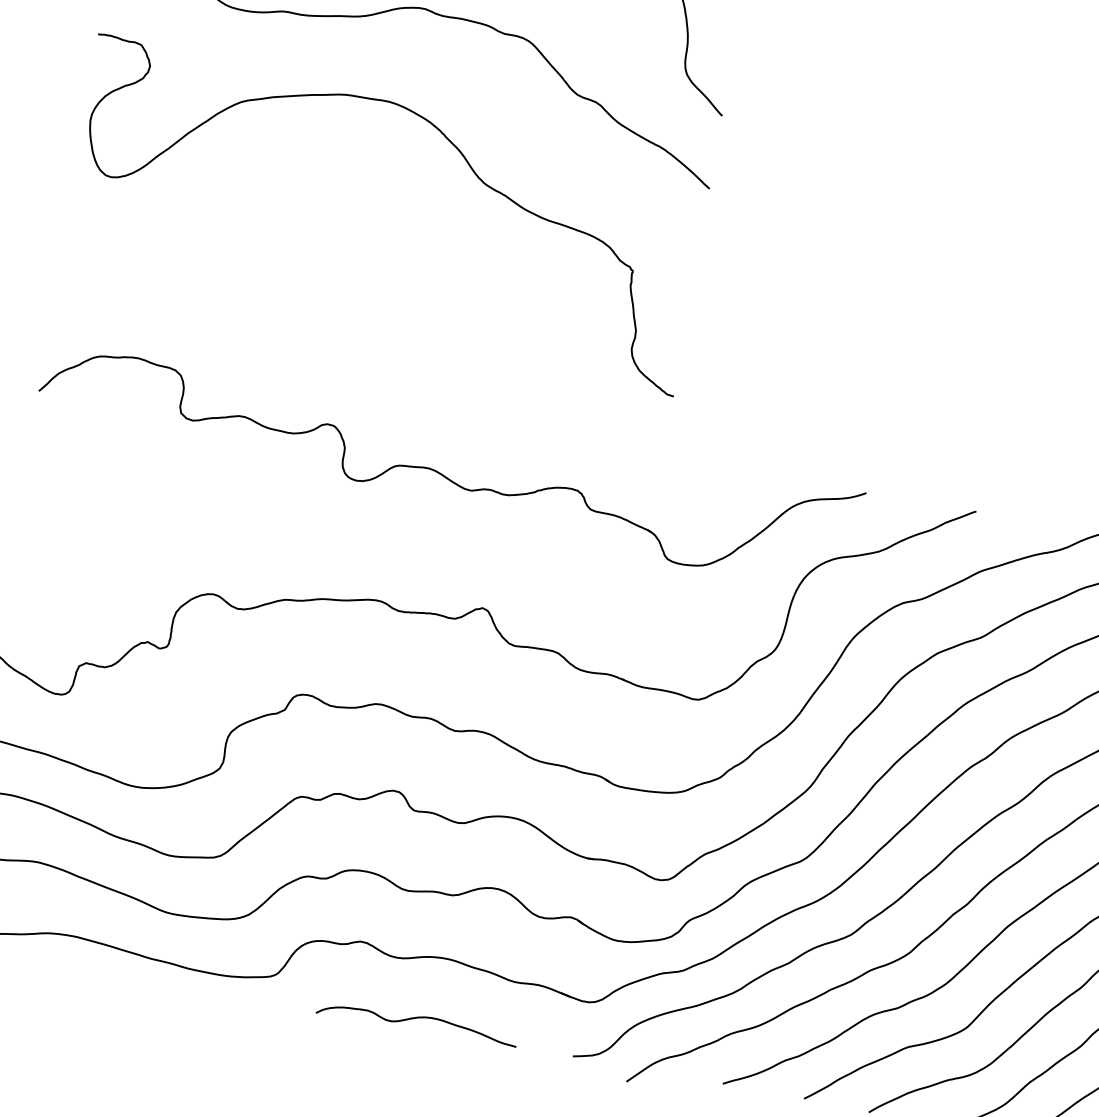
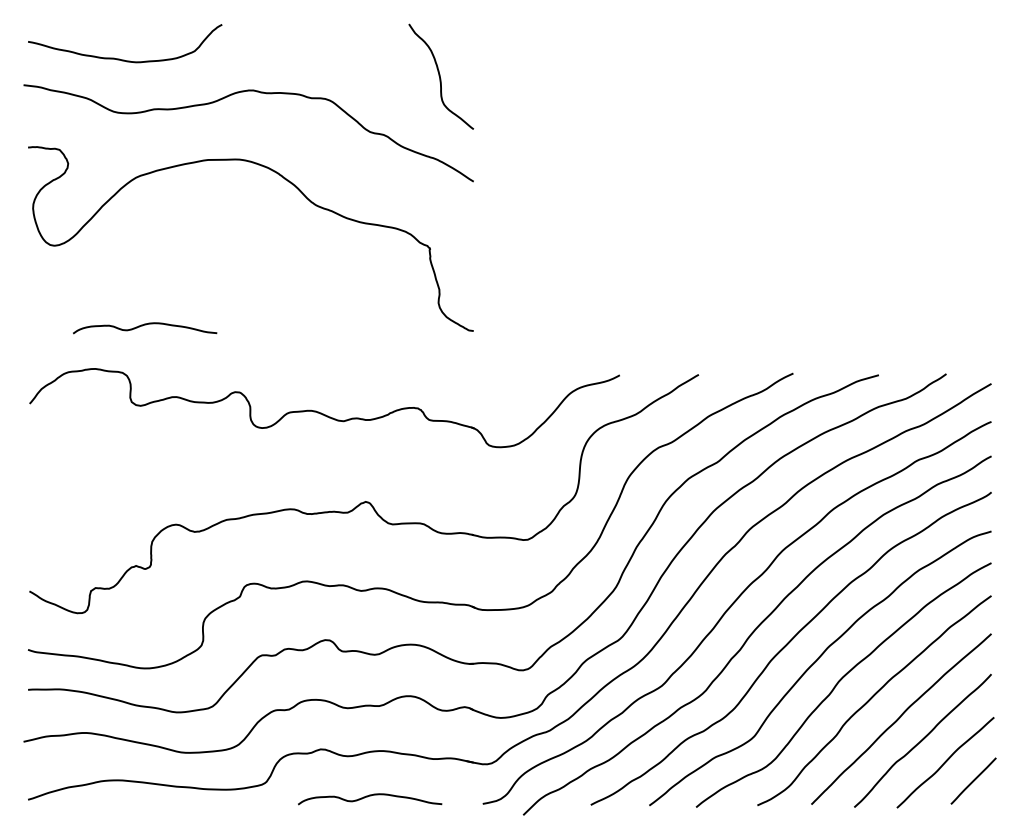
curve: (218, 309) -> (145, 325), added

